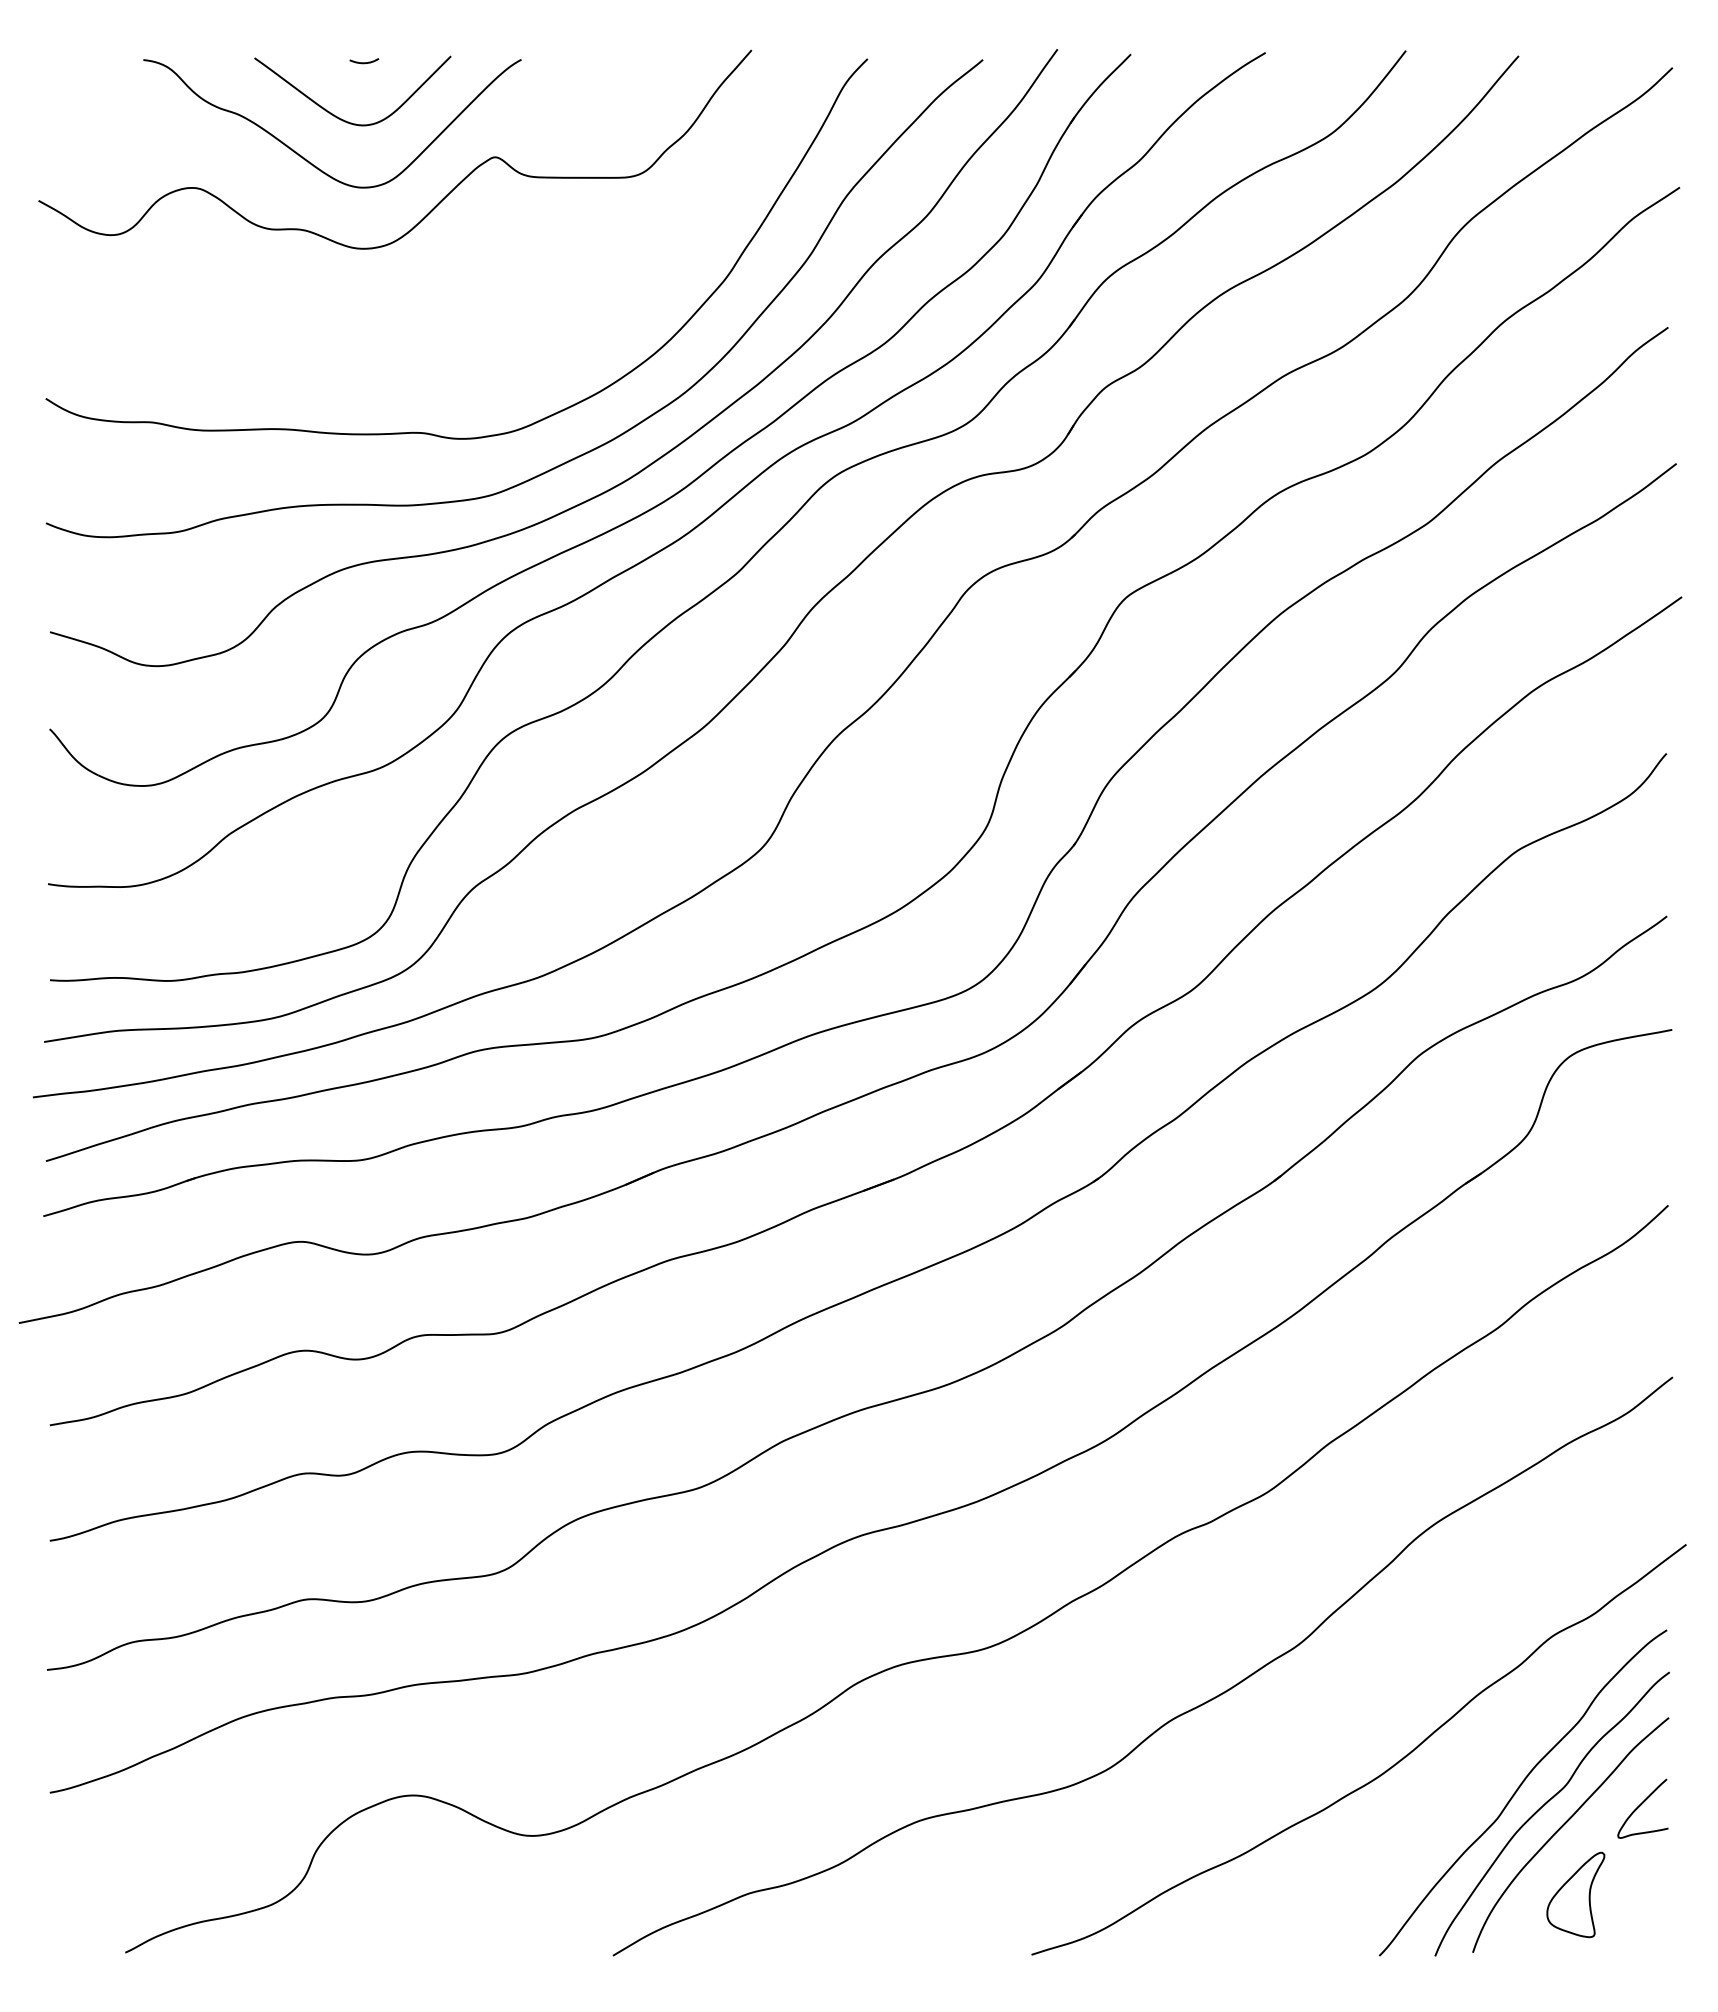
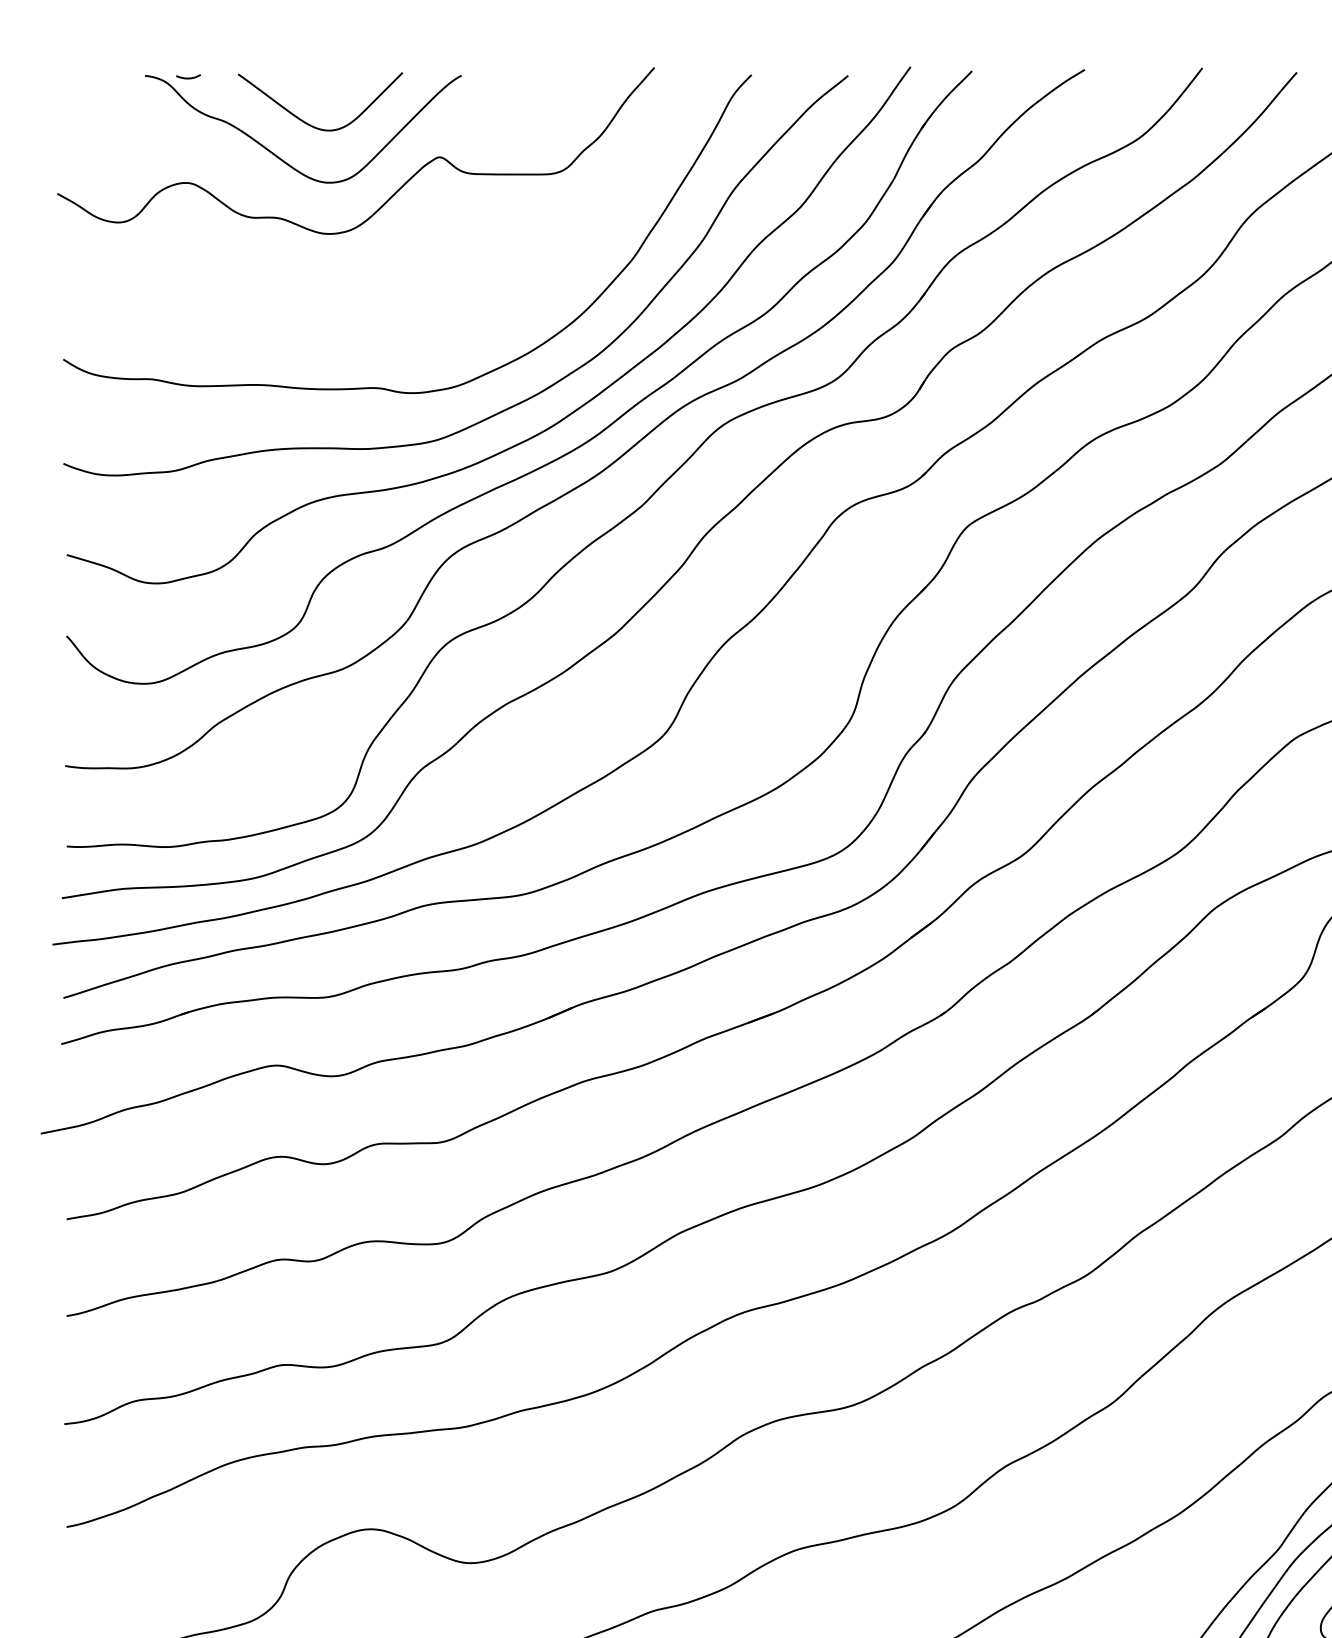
curve: (364, 62) -> (188, 77), moved

